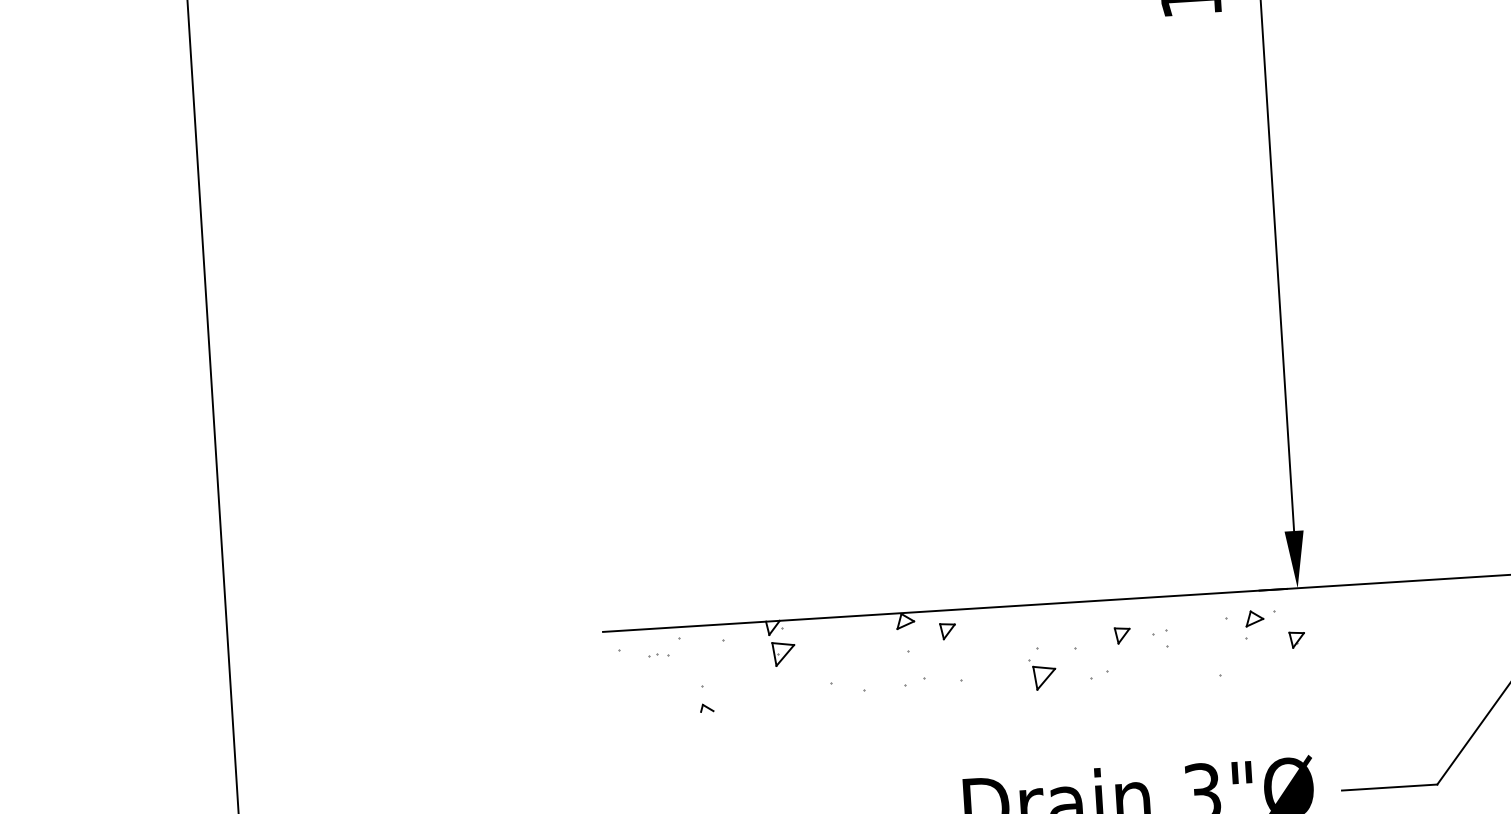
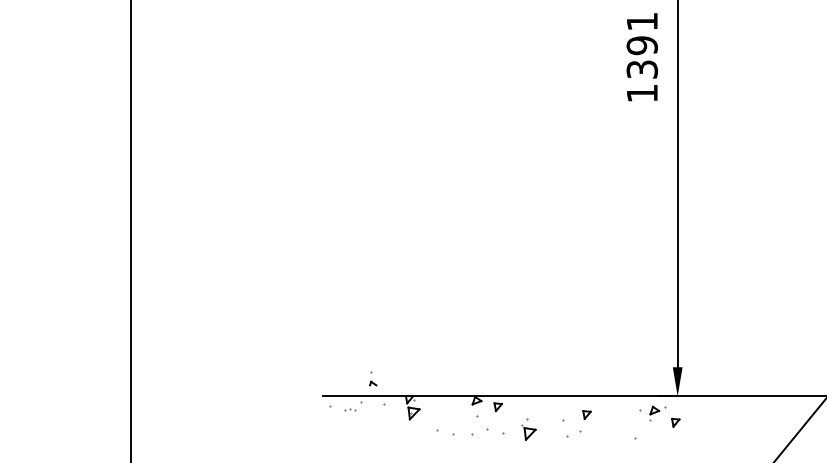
part: (1161, 640) -> (606, 418), removed
part: (1041, 669) -> (528, 429), moved
part: (1098, 673) -> (573, 433), size x1.6
part: (914, 681) -> (479, 431), size x1.6
part: (706, 698) -> (373, 378), moved

